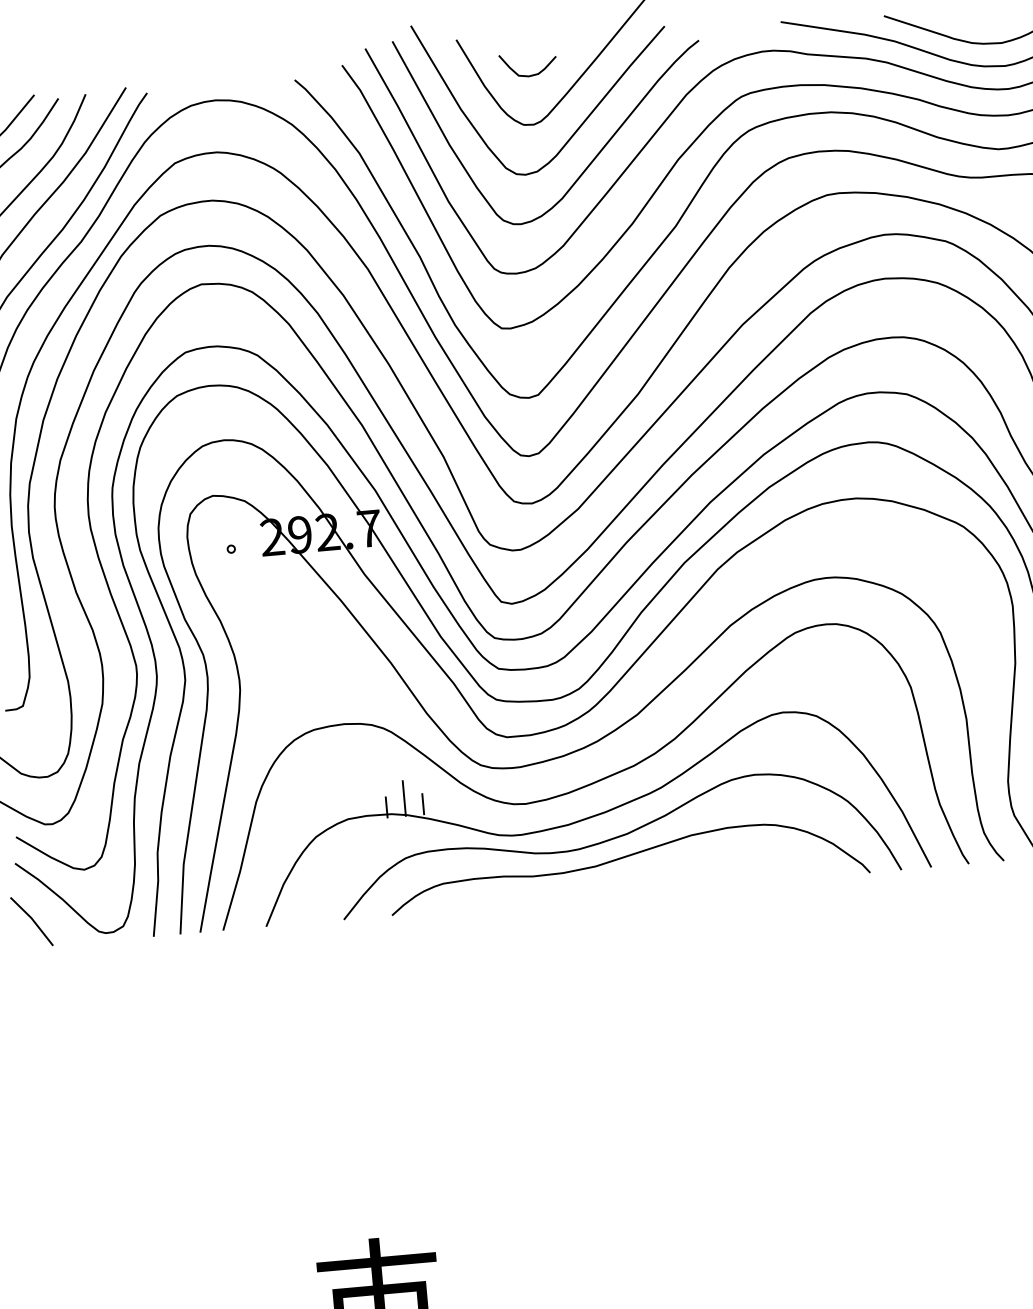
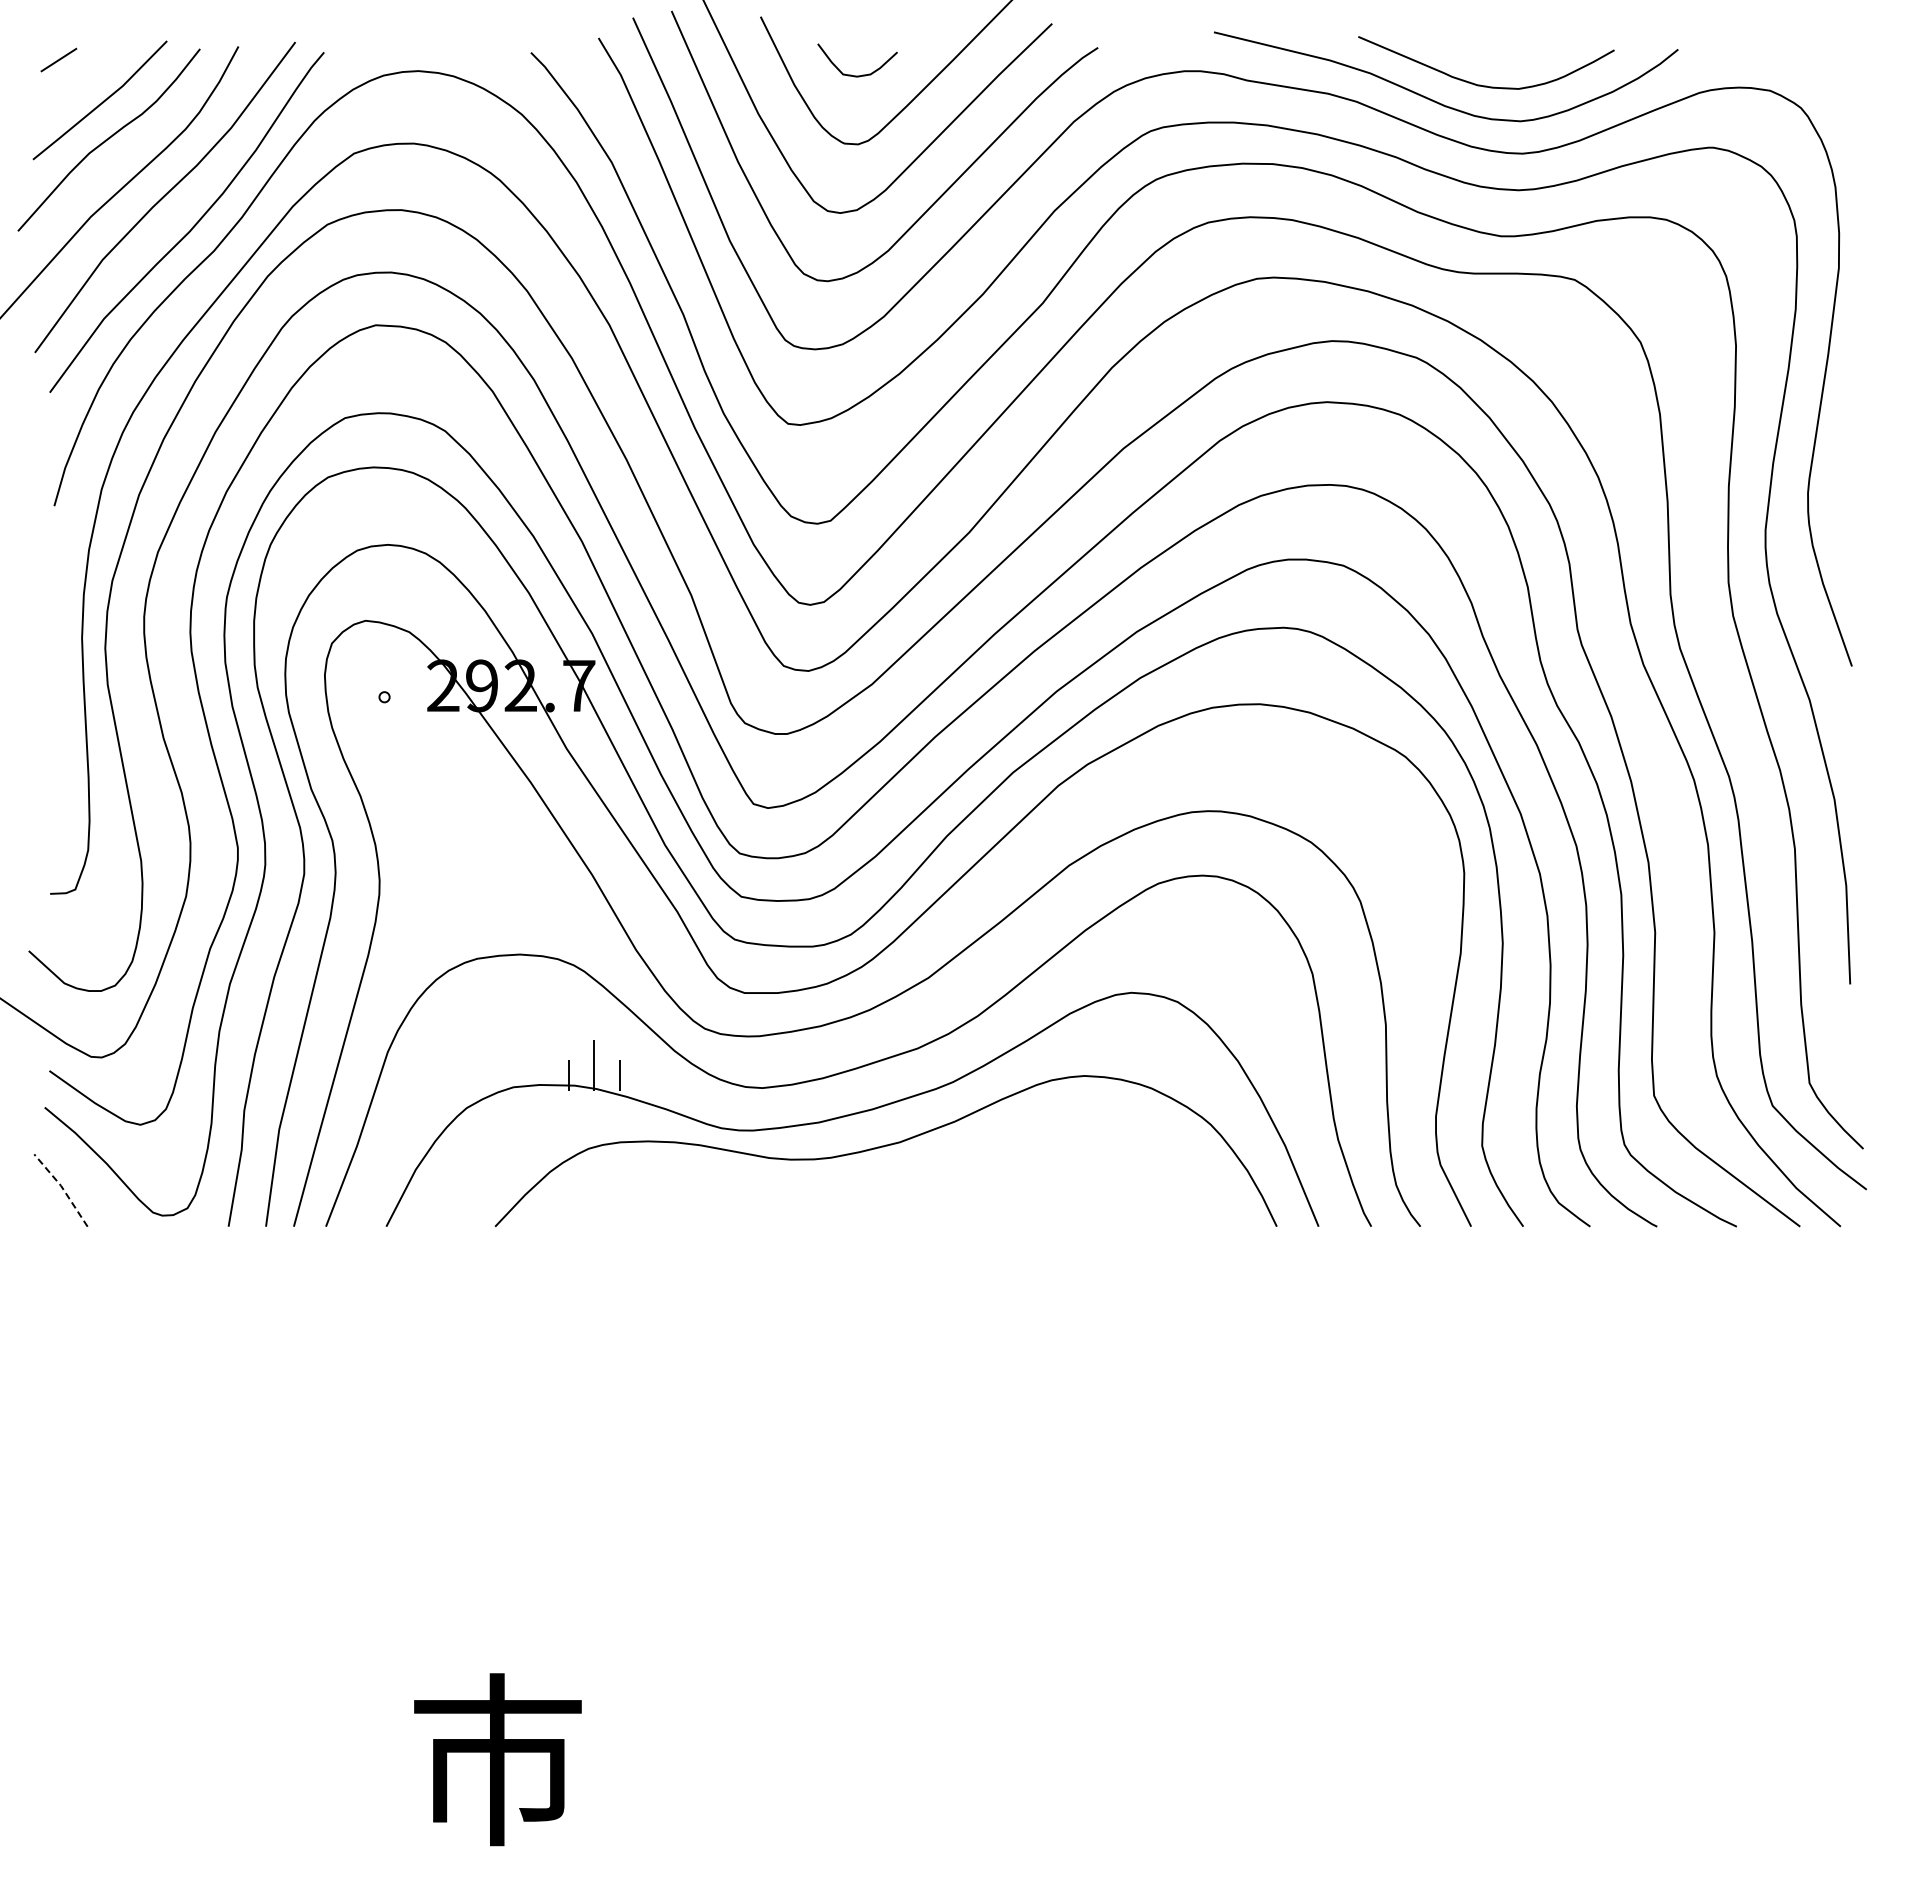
curve: (624, 857) -> (893, 1175), removed
line: (32, 920) -> (62, 1188), solid -> dashed

